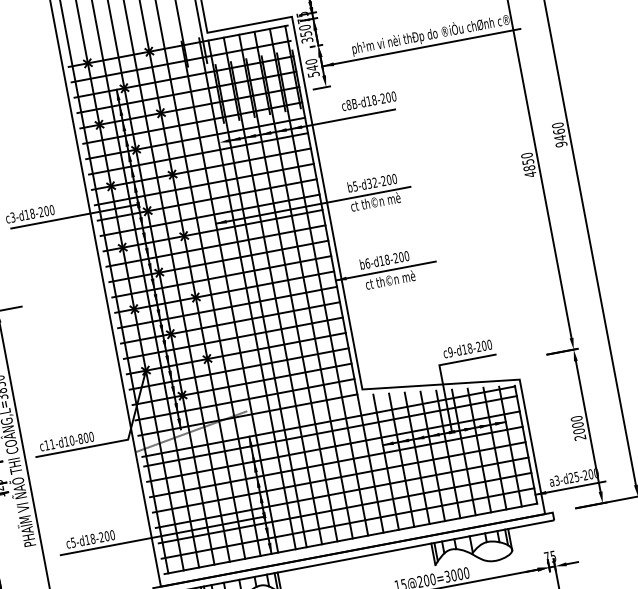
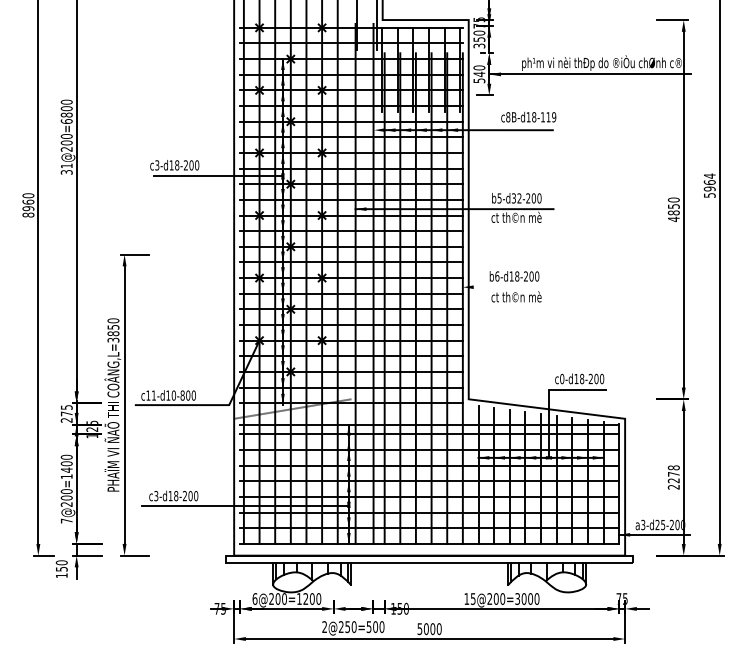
text: (387, 97) -> (547, 117), c8B-d18-200 -> c8B-d18-119
text: (559, 134) -> (709, 185), 9460 -> 5964
line: (385, 271) -> (513, 287), removed
text: (450, 352) -> (562, 379), c9-d18-200 -> c0-d18-200
text: (577, 425) -> (673, 474), 2000 -> 2278
text: (73, 541) -> (156, 495), c5-d18-200 -> c3-d18-200

